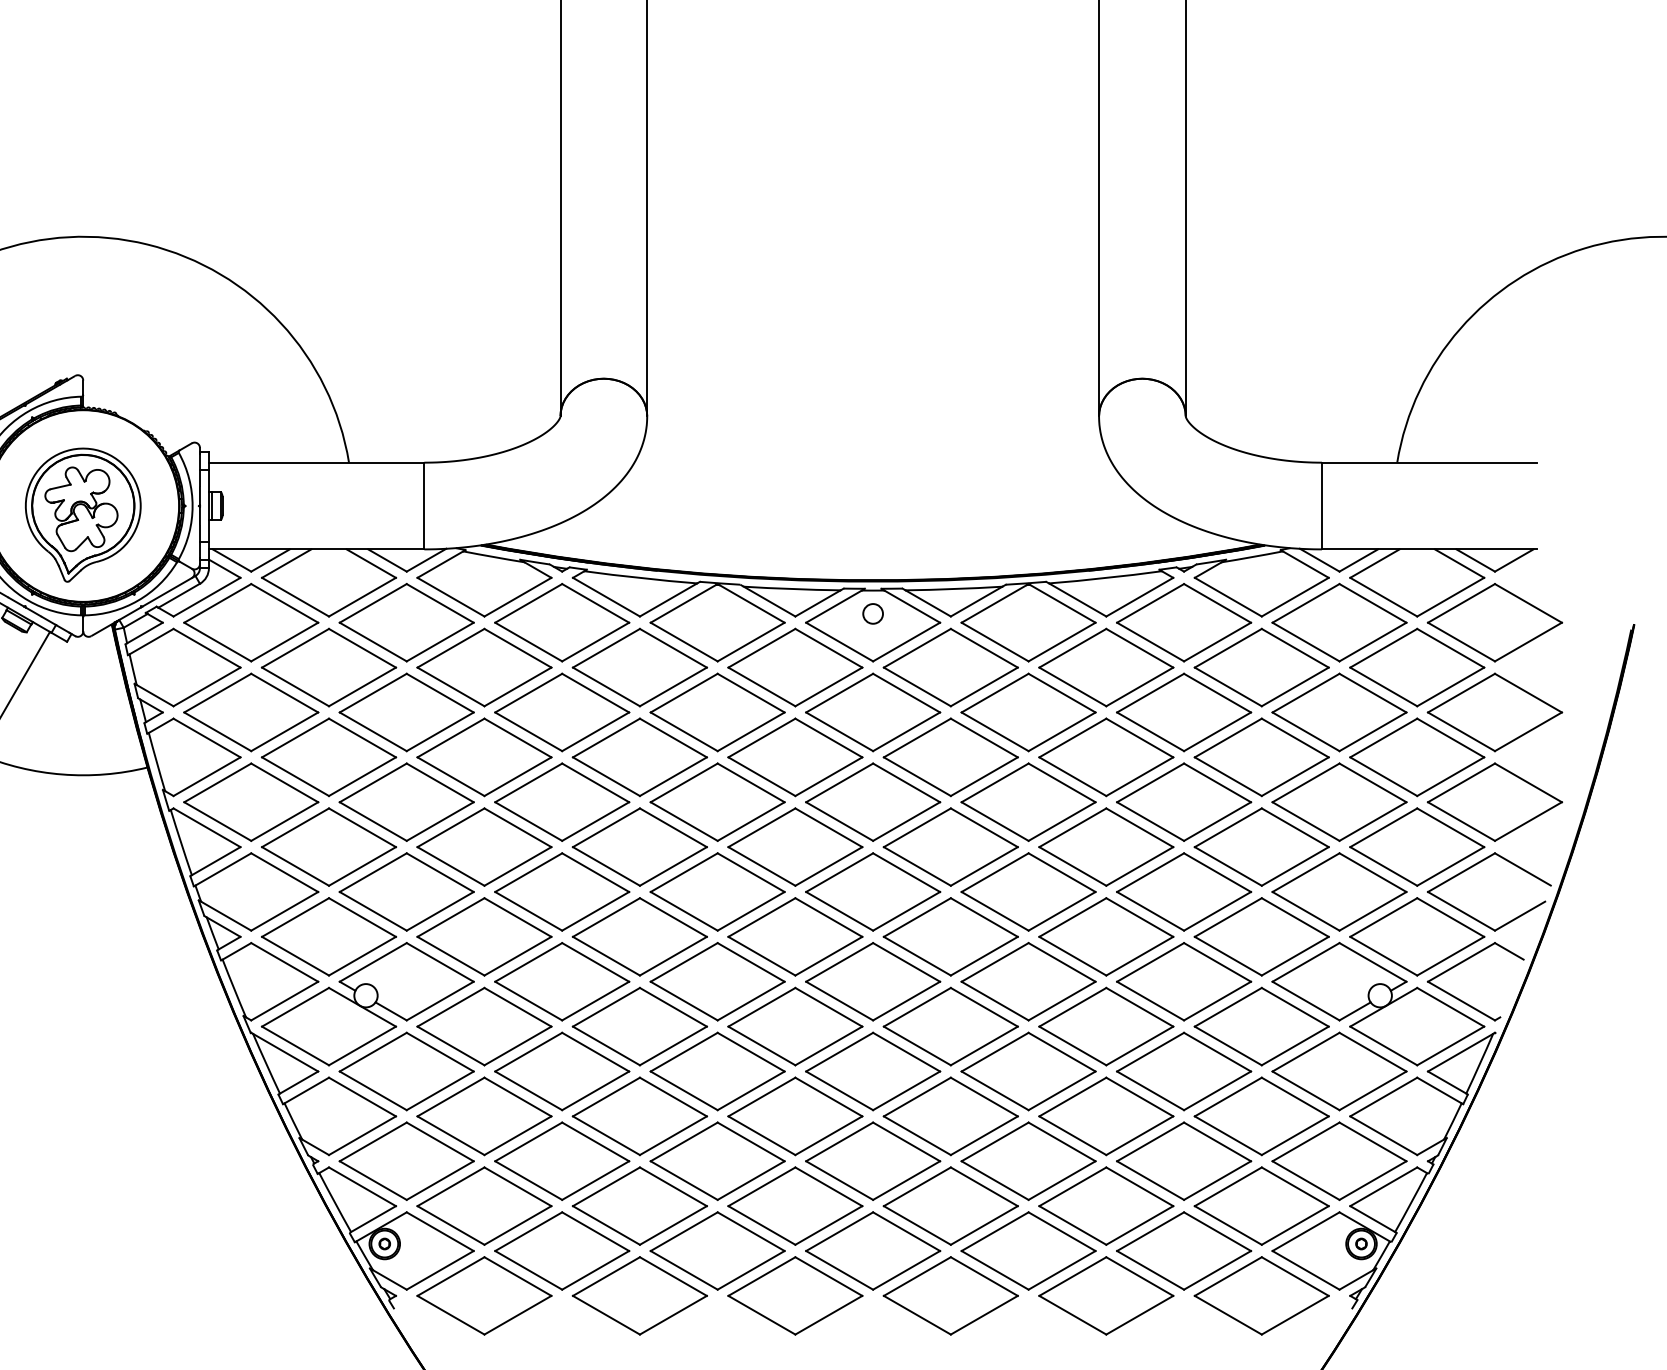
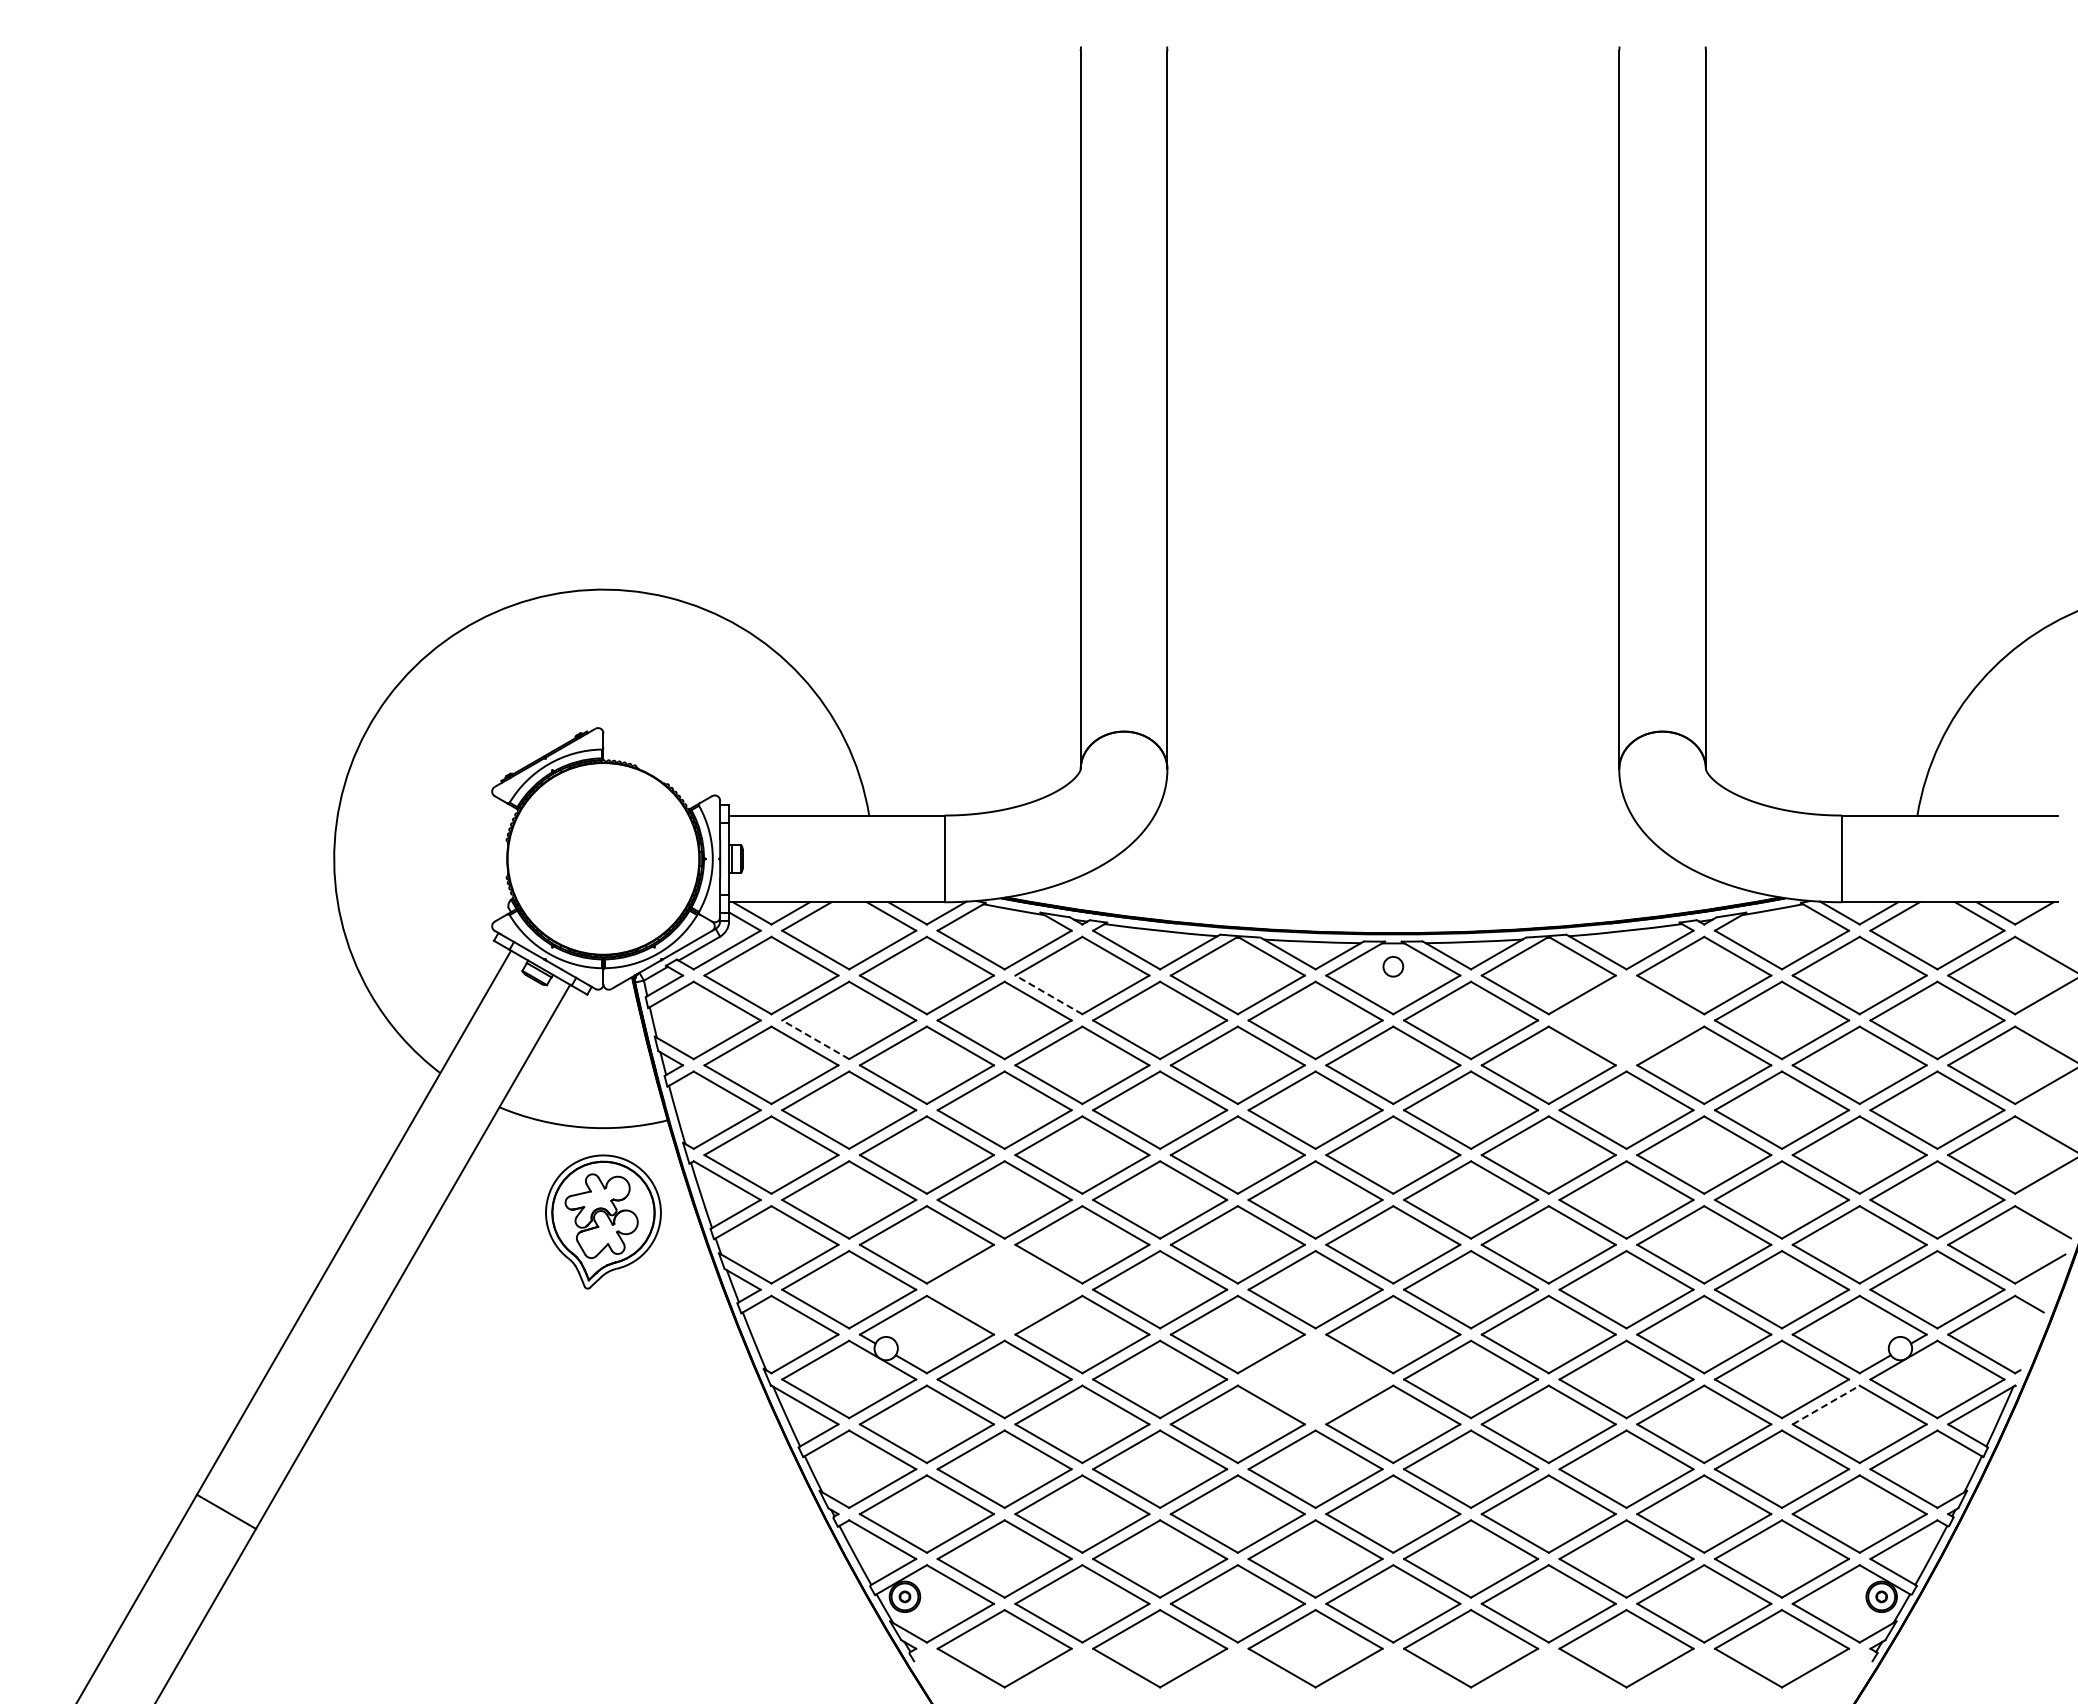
part: (83, 514) -> (603, 1221), moved
line: (528, 641) -> (1048, 994), solid -> dashed
part: (1106, 667) -> (1626, 1020), removed
line: (295, 686) -> (815, 1039), solid -> dashed
part: (484, 936) -> (1004, 1289), removed
part: (795, 1026) -> (1315, 1379), removed
line: (1306, 1052) -> (1826, 1405), solid -> dashed

